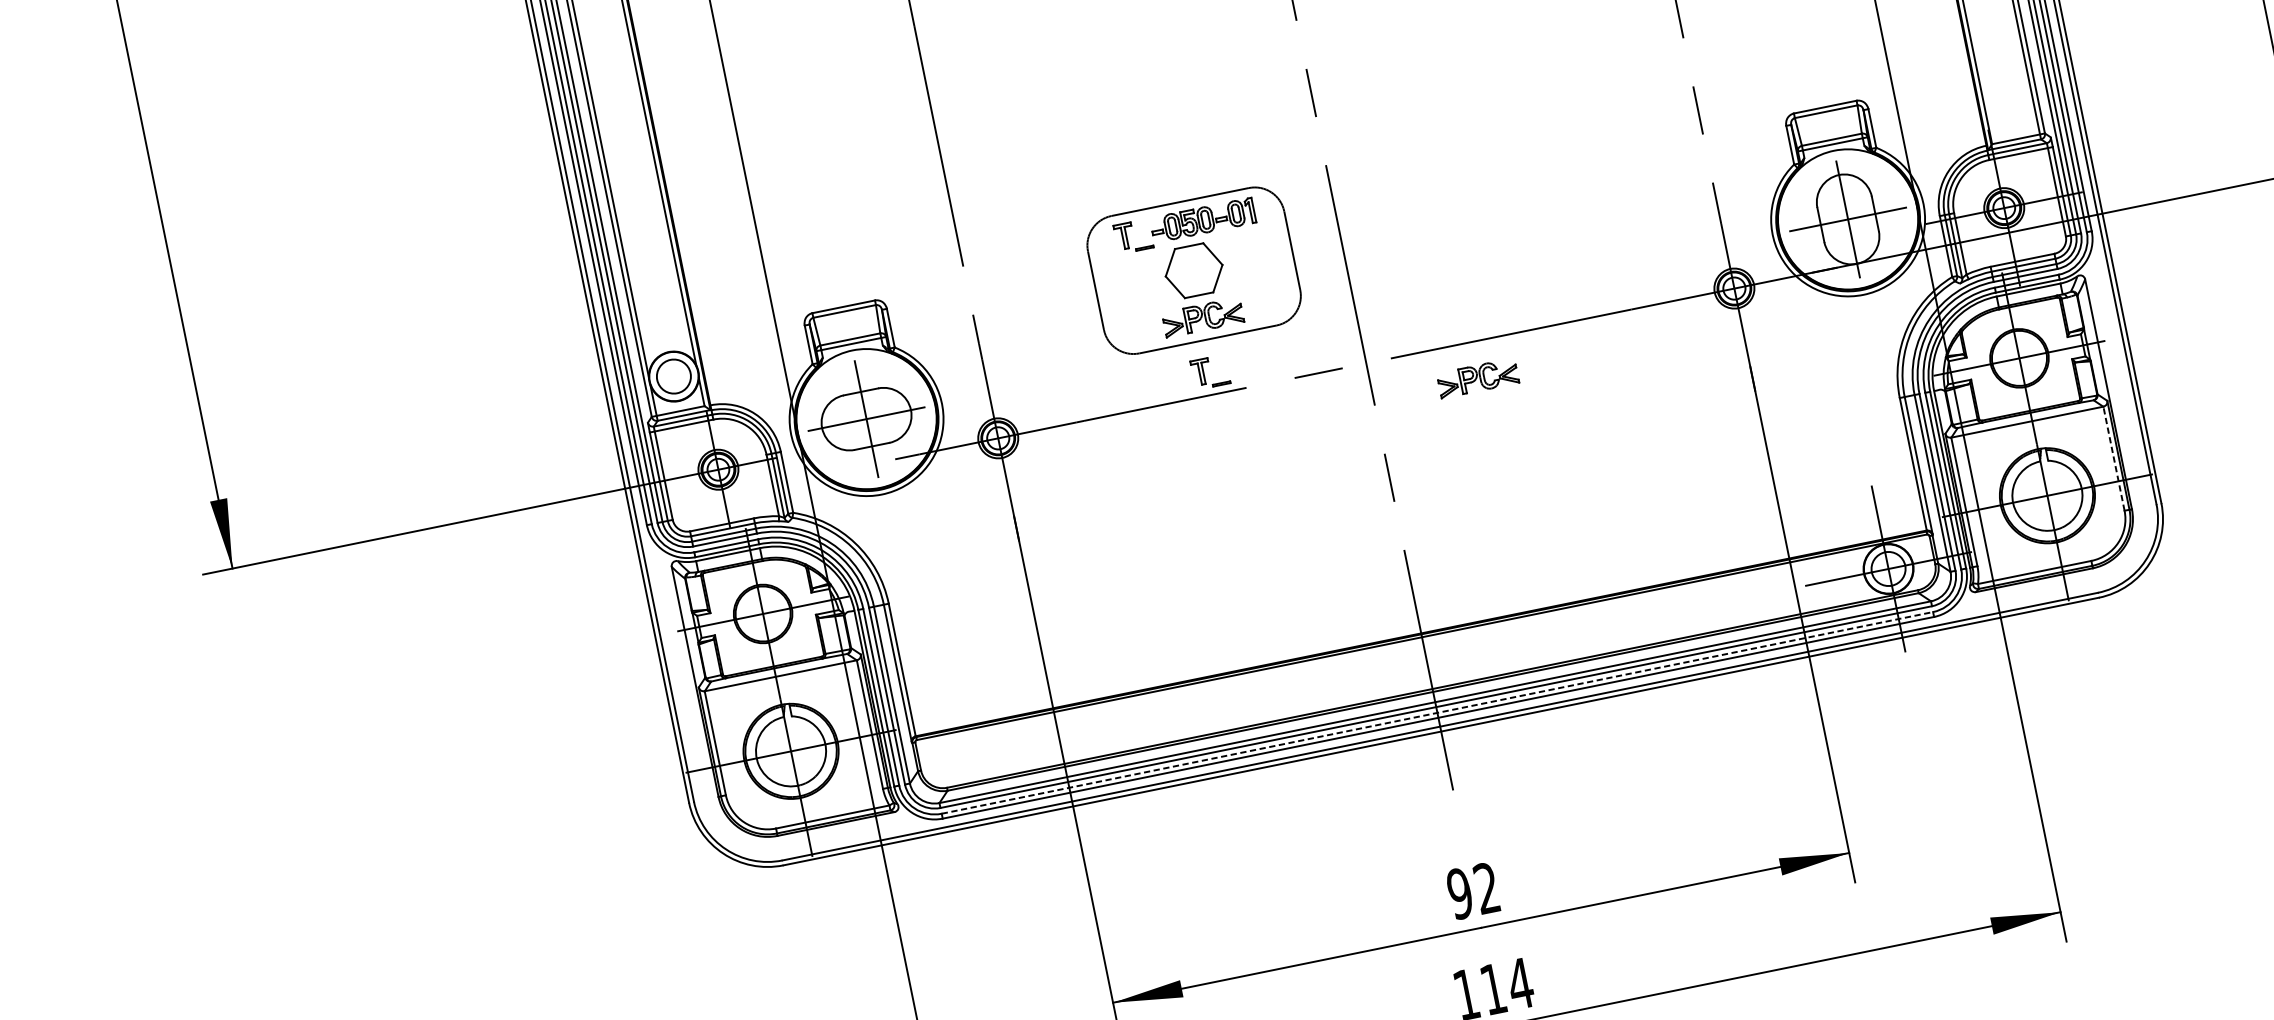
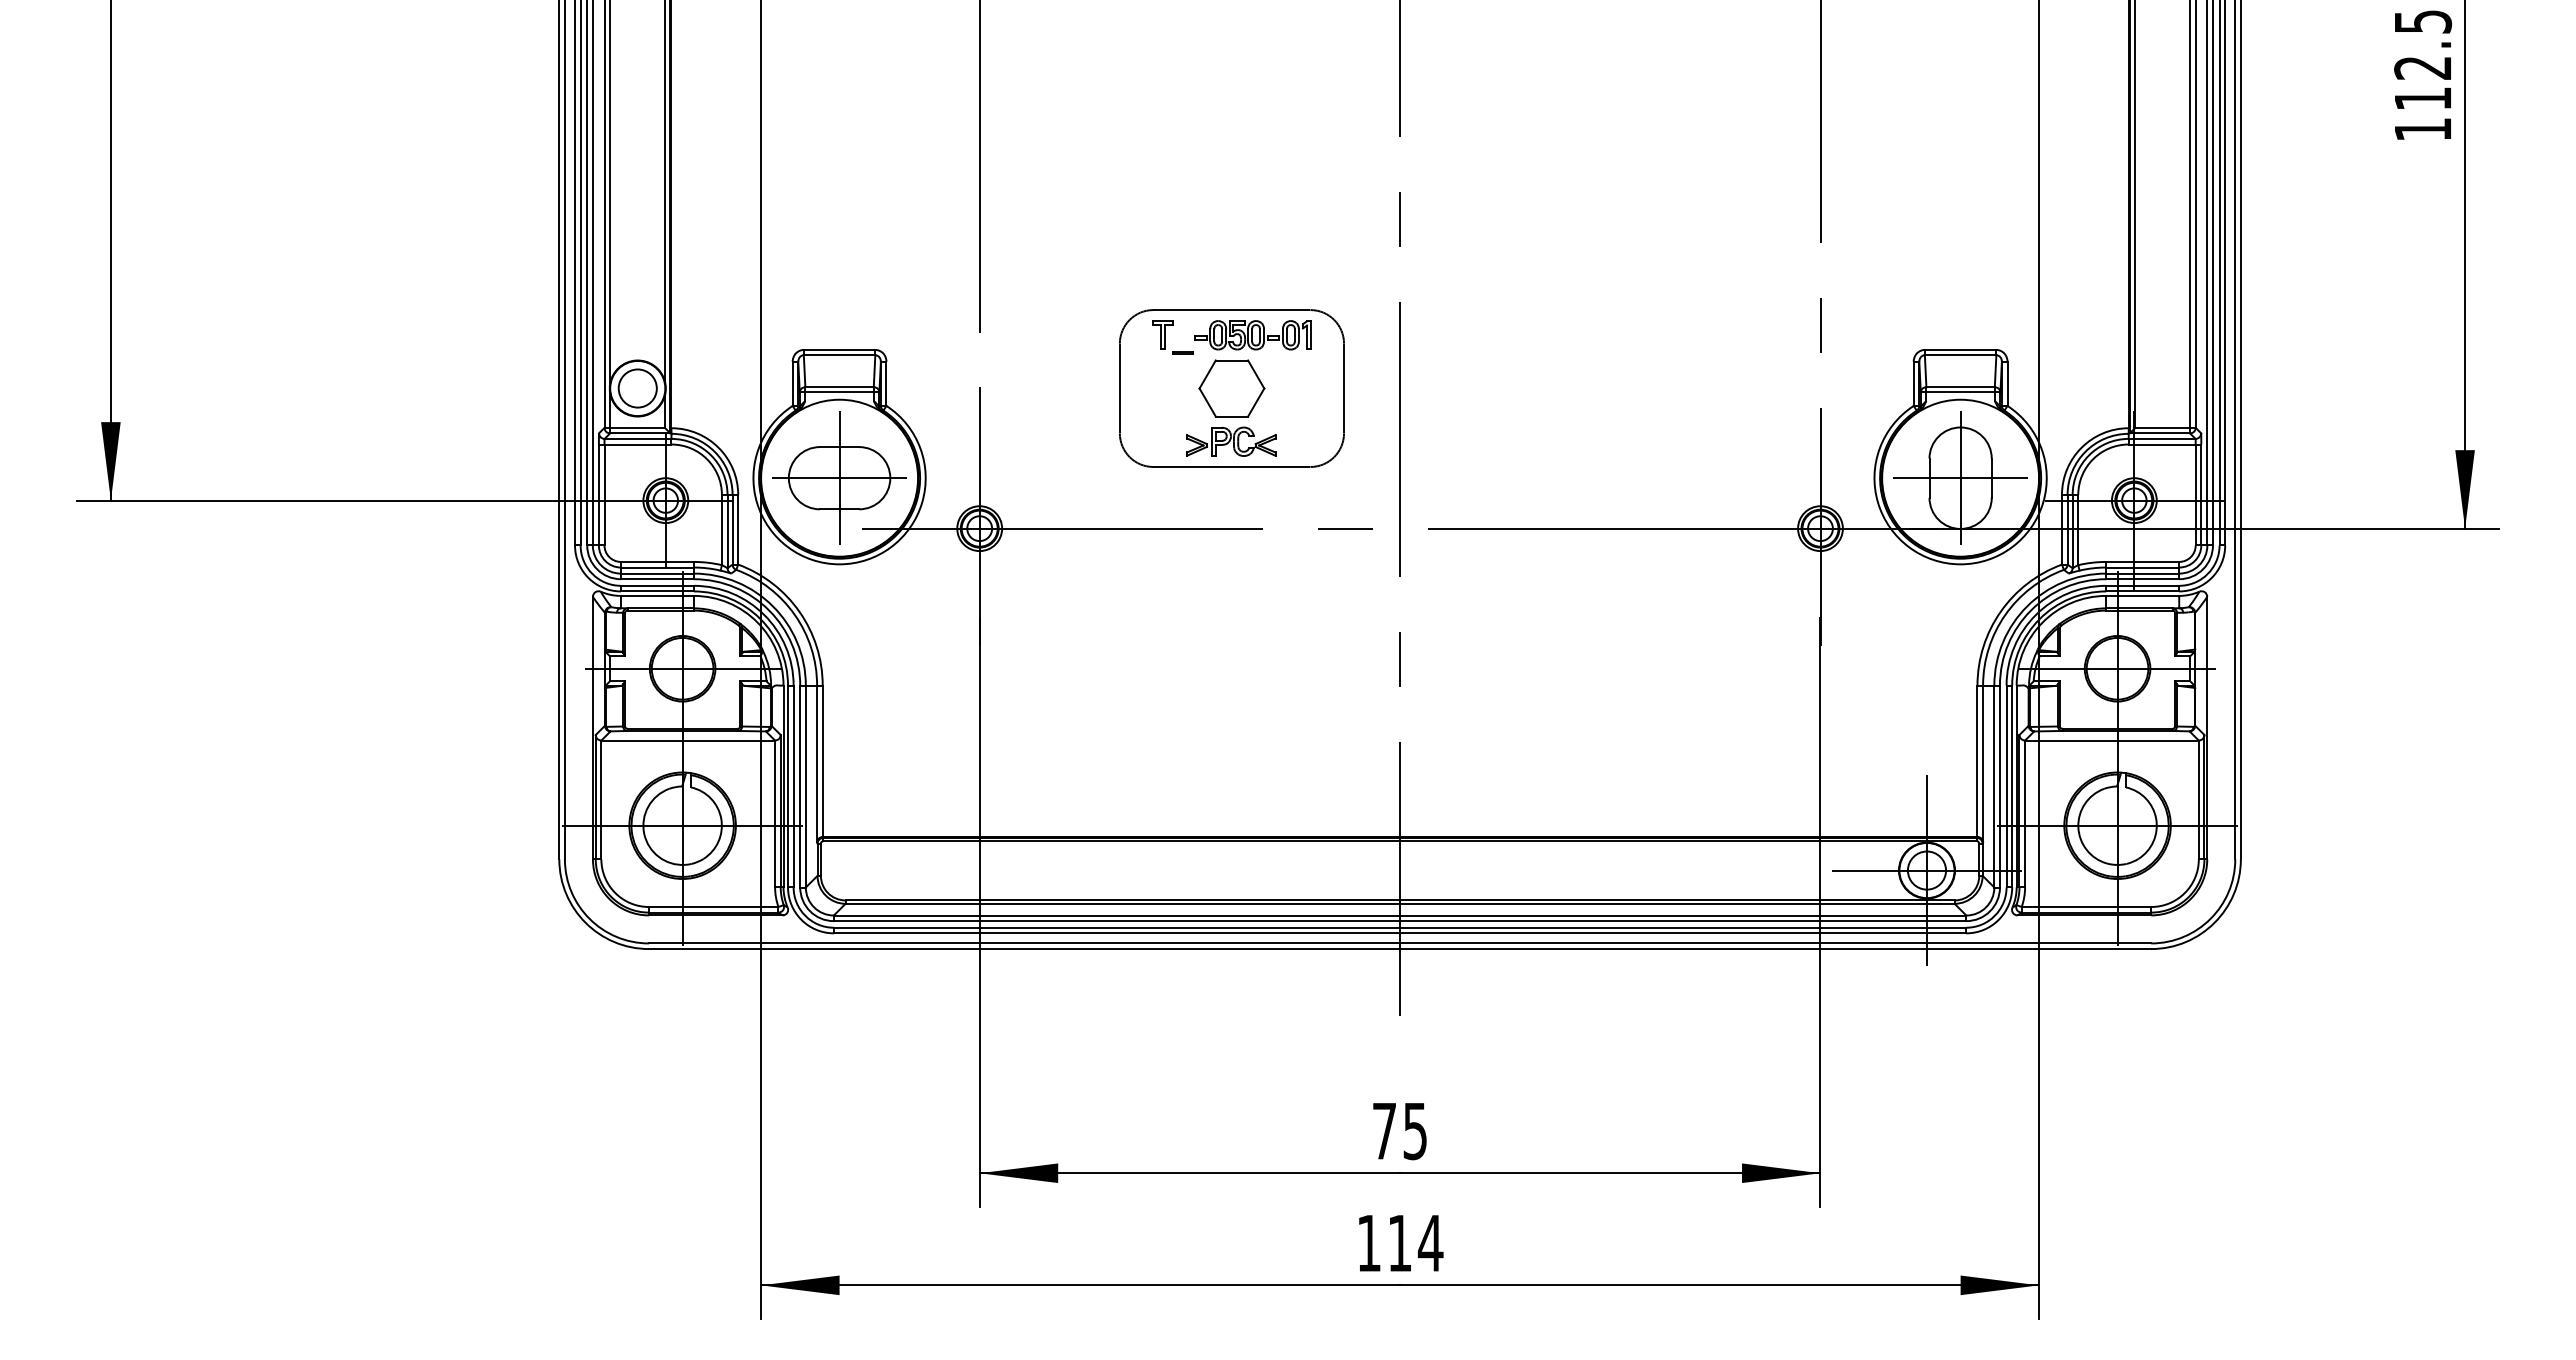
part: (1203, 373) -> (1219, 503), removed
part: (1478, 377) -> (1519, 569), removed
line: (2113, 458) -> (2198, 799), dashed -> solid
line: (1437, 712) -> (1400, 927), dashed -> solid
text: (1473, 891) -> (1399, 1131), 92 -> 75

